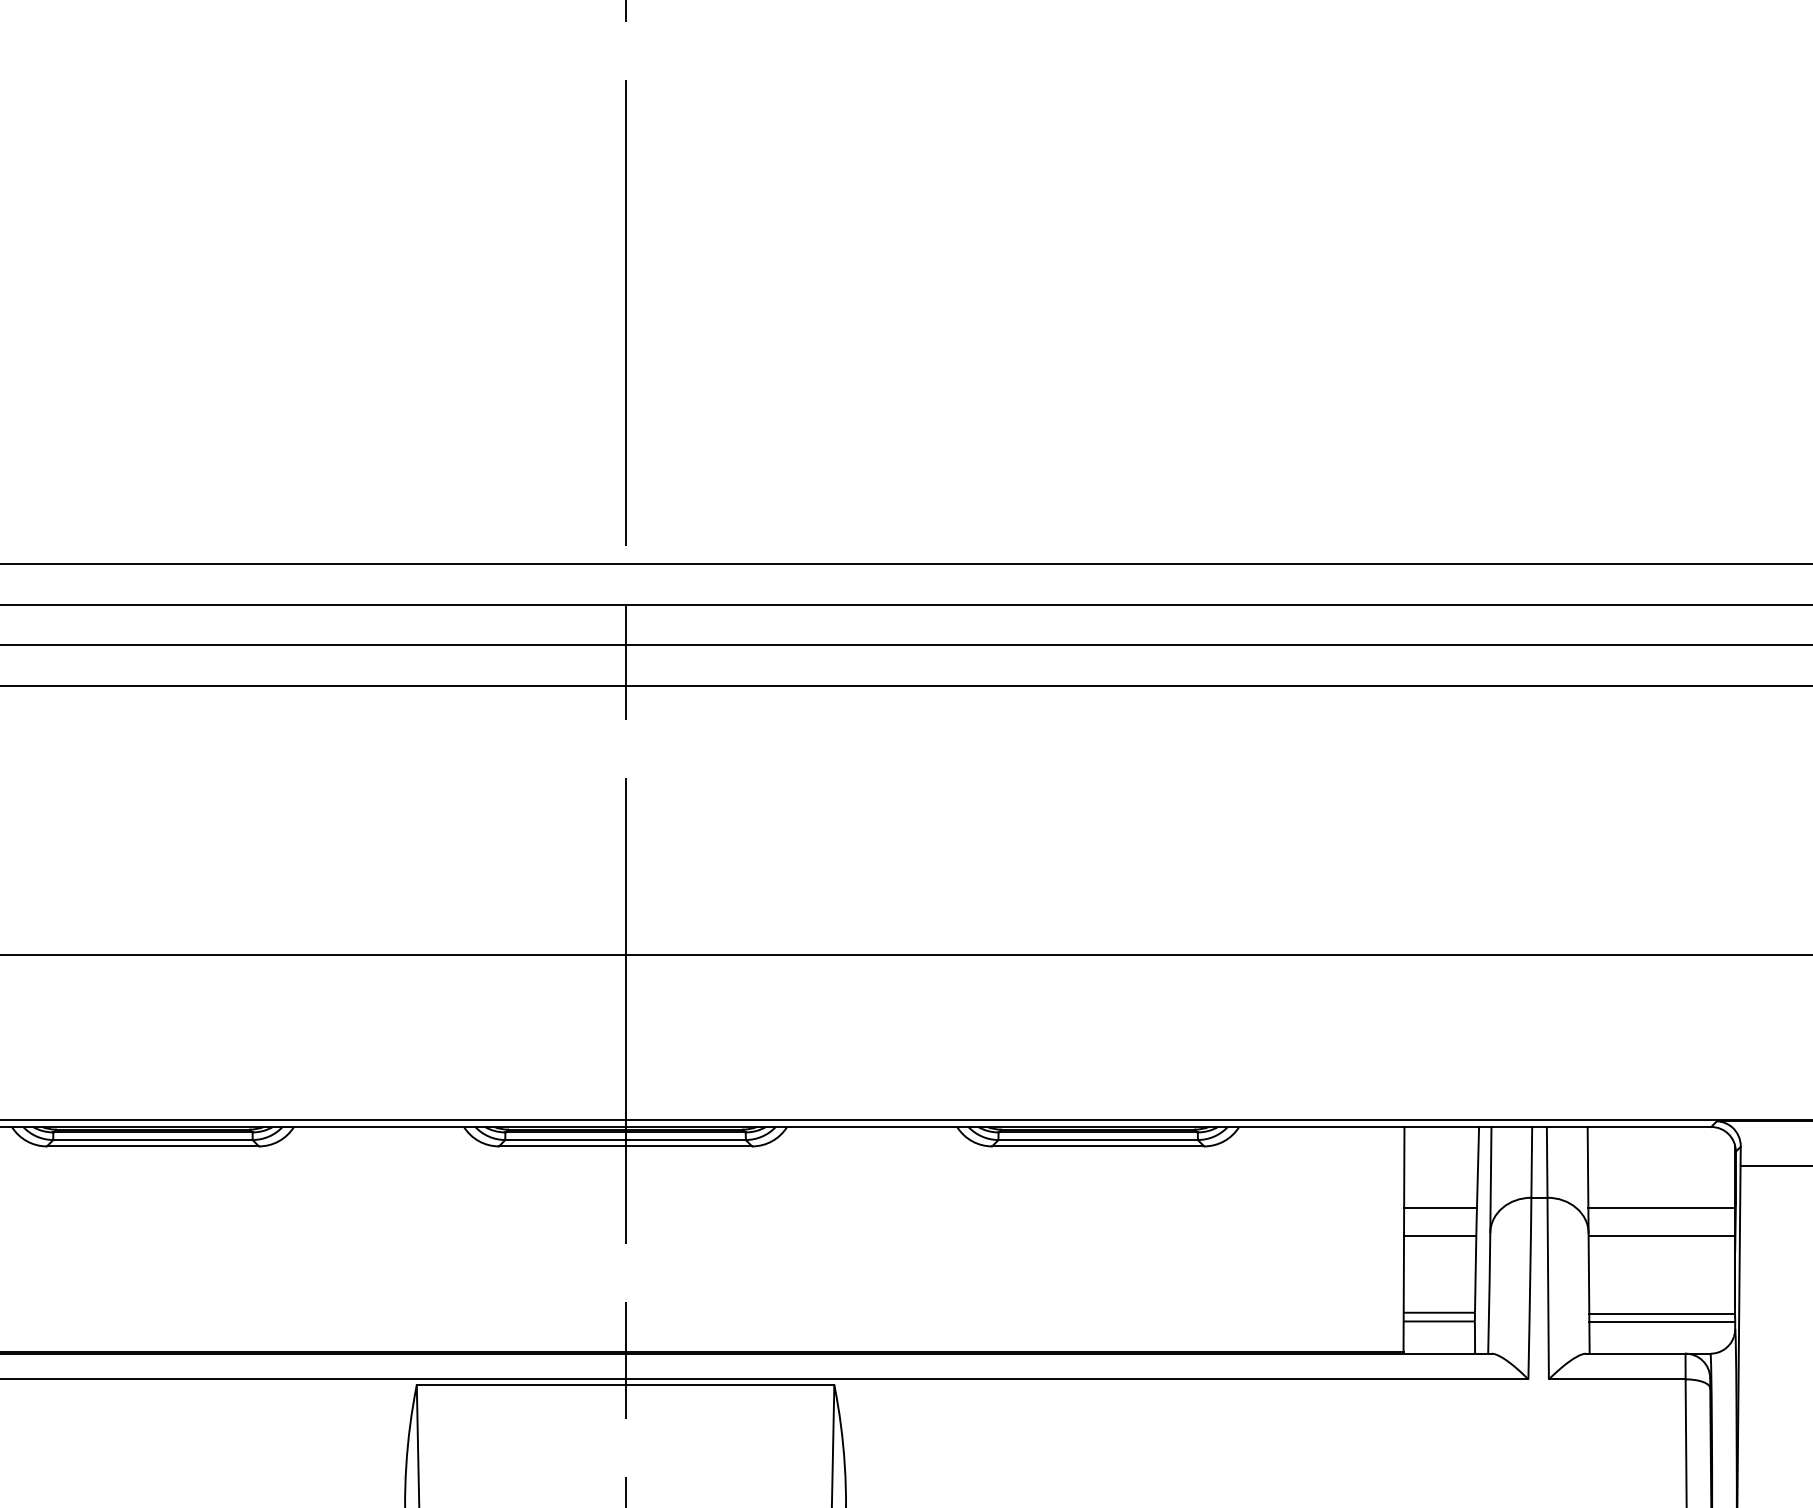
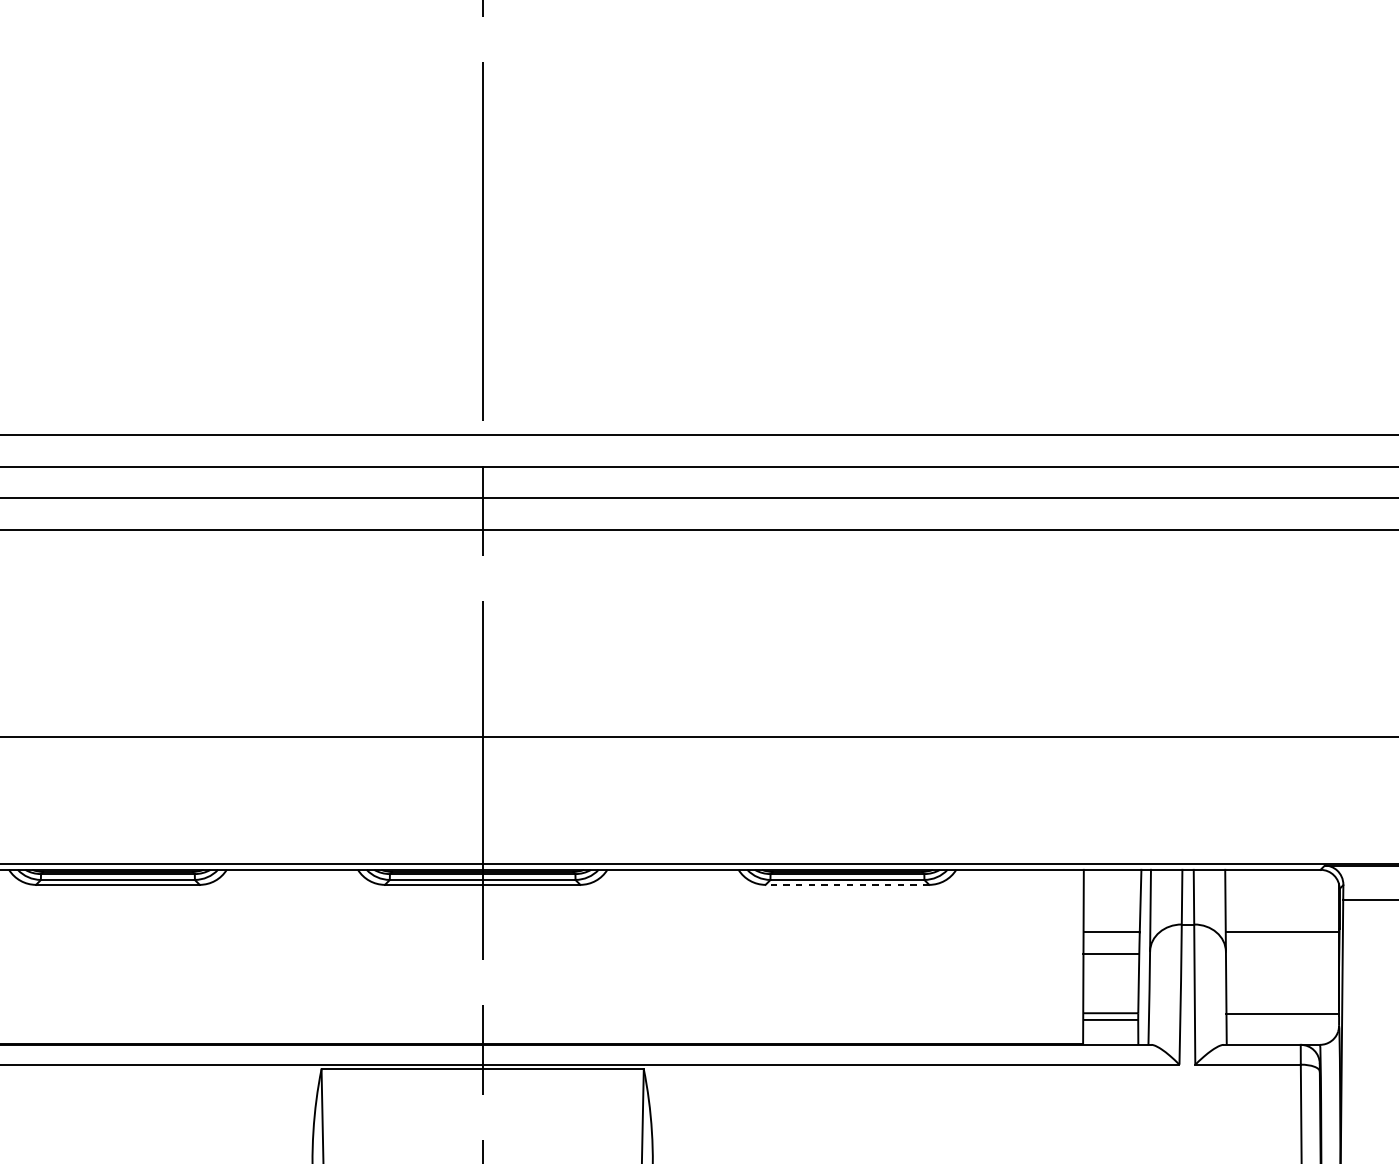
line: (1097, 1146) -> (846, 884), solid -> dashed
line: (1661, 1235) -> (1282, 953), removed
line: (1662, 1322) -> (1282, 1020), removed

